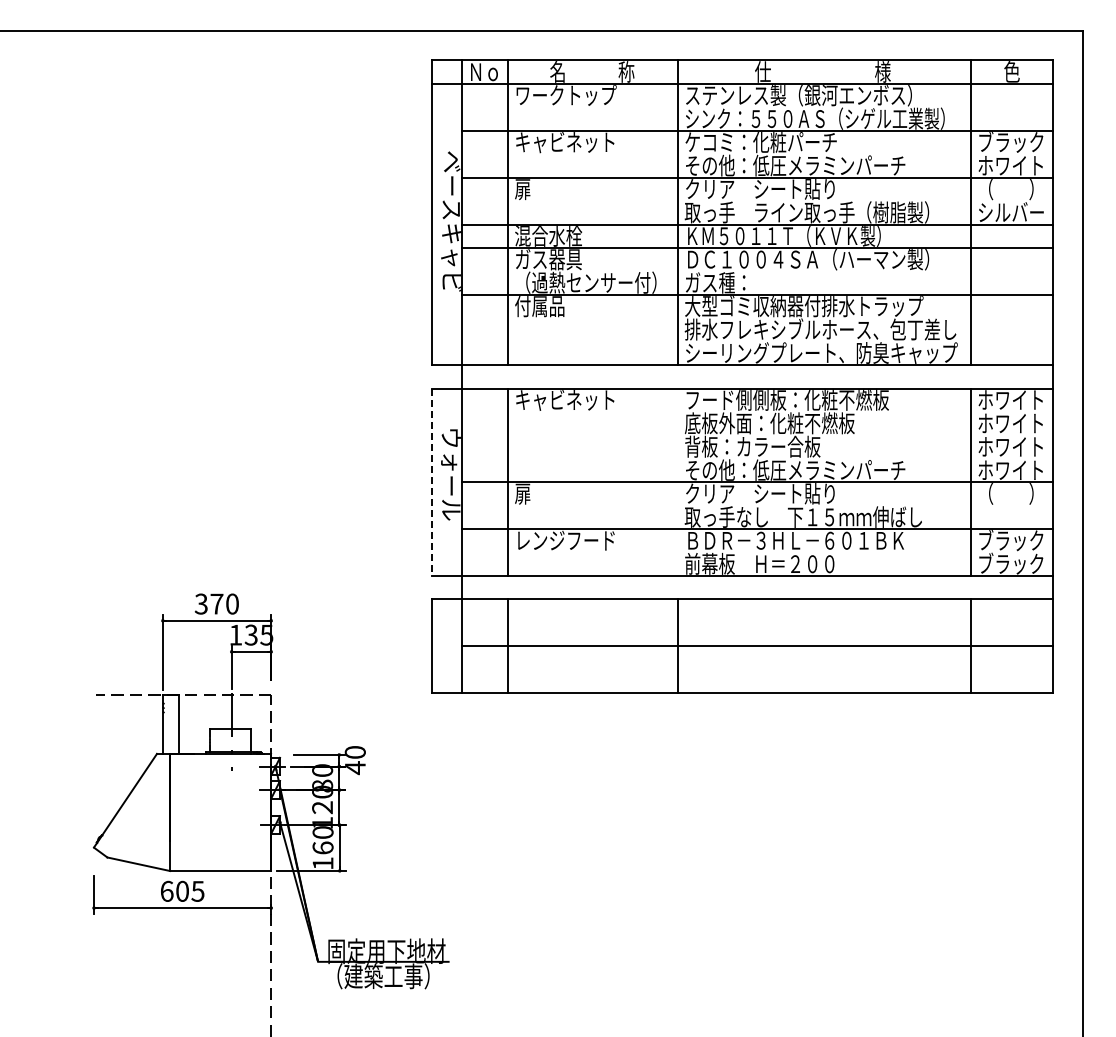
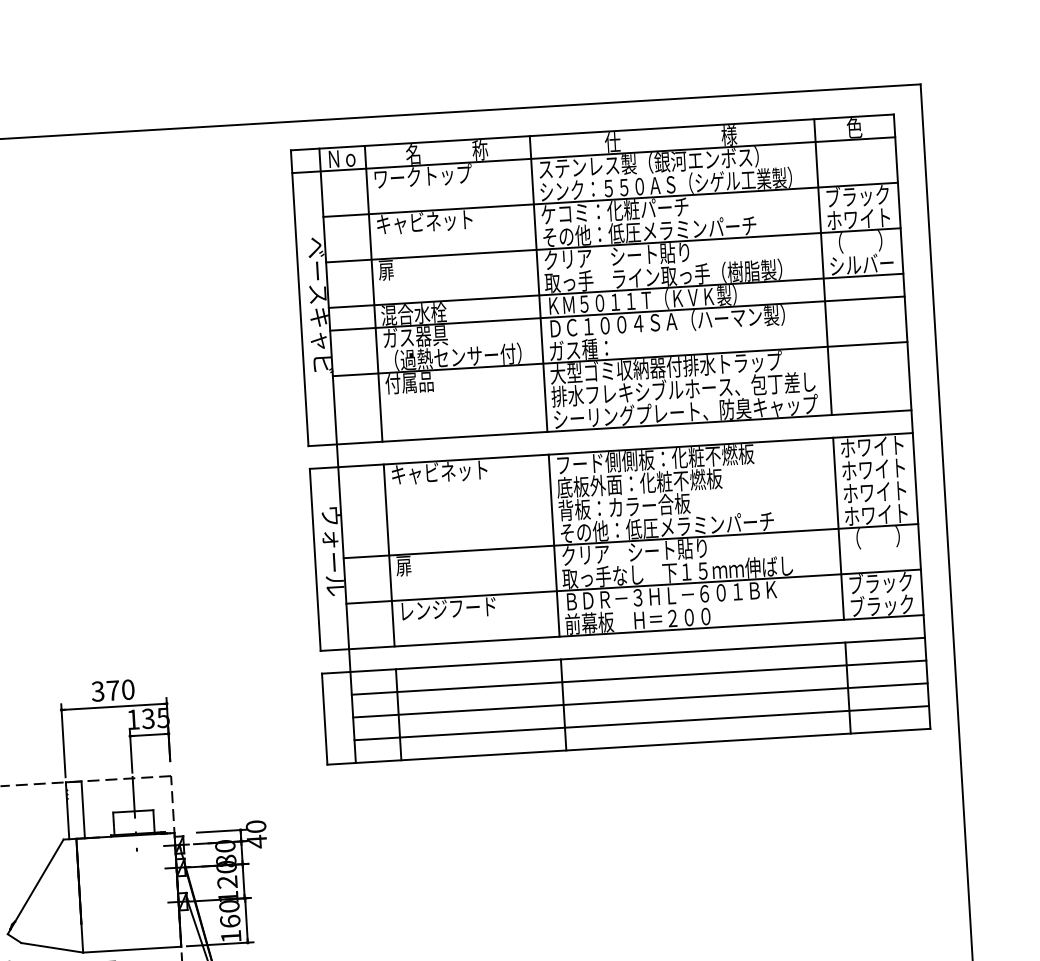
line: (678, 481) -> (554, 544), added
line: (432, 482) -> (315, 560), dashed -> solid
line: (757, 622) -> (639, 677), added
line: (757, 669) -> (641, 722), added

